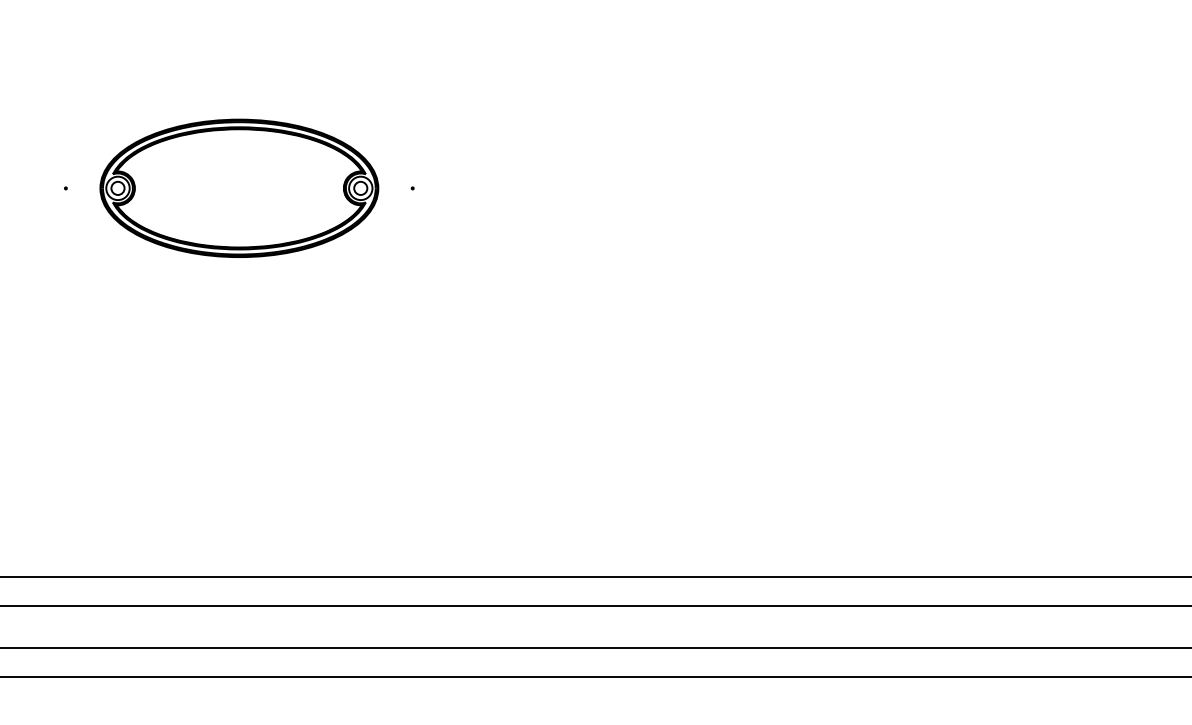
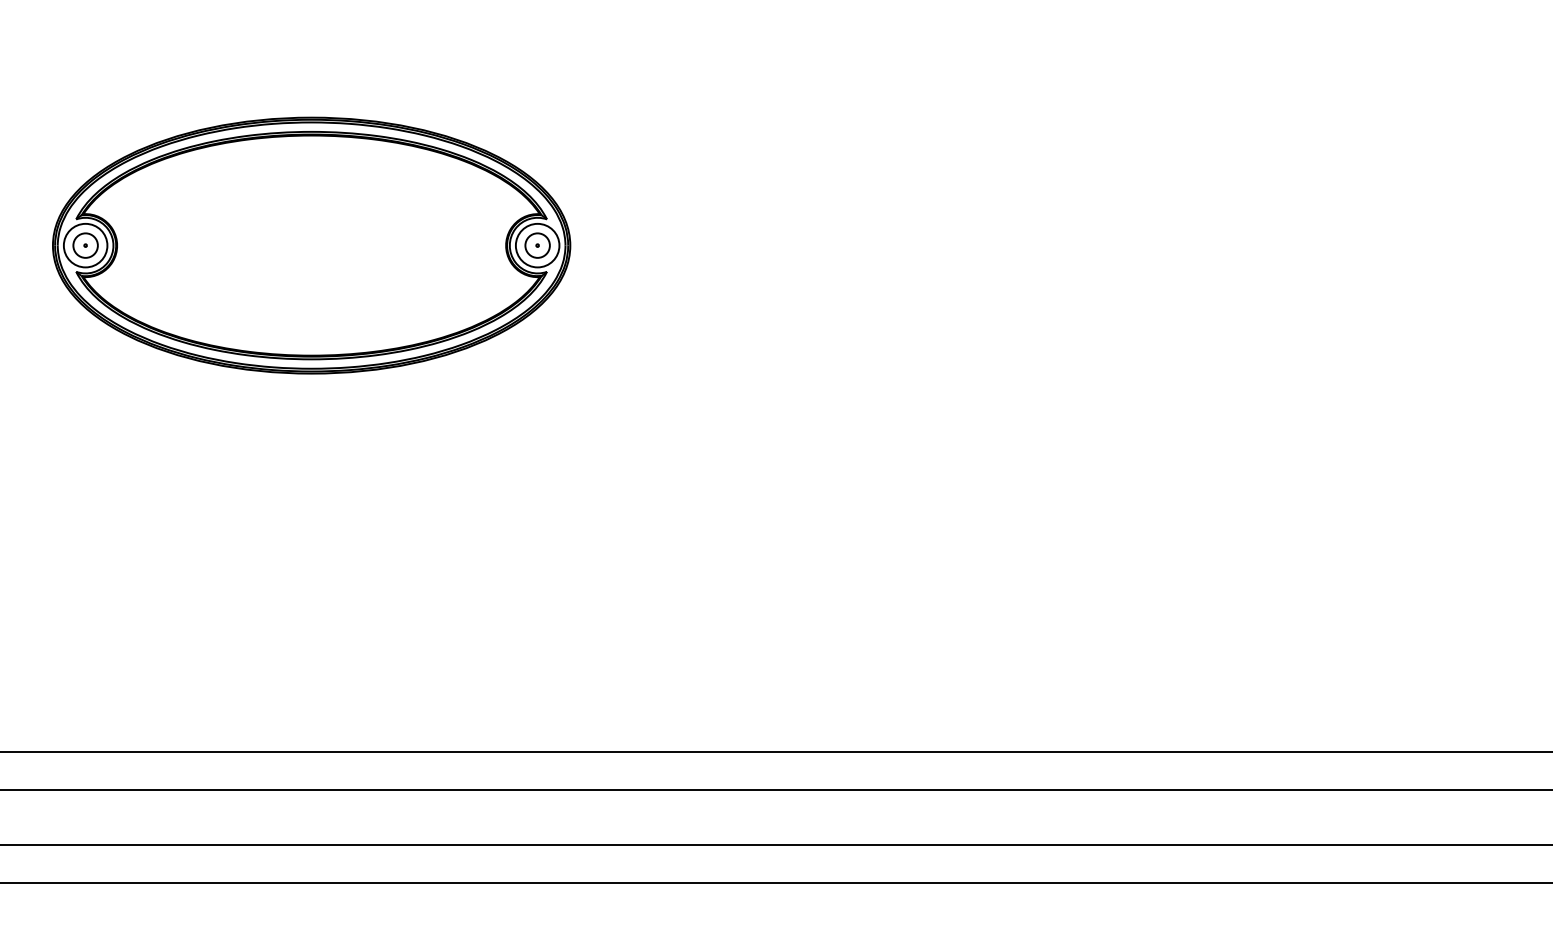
part: (239, 188) -> (311, 245), size x1.43

